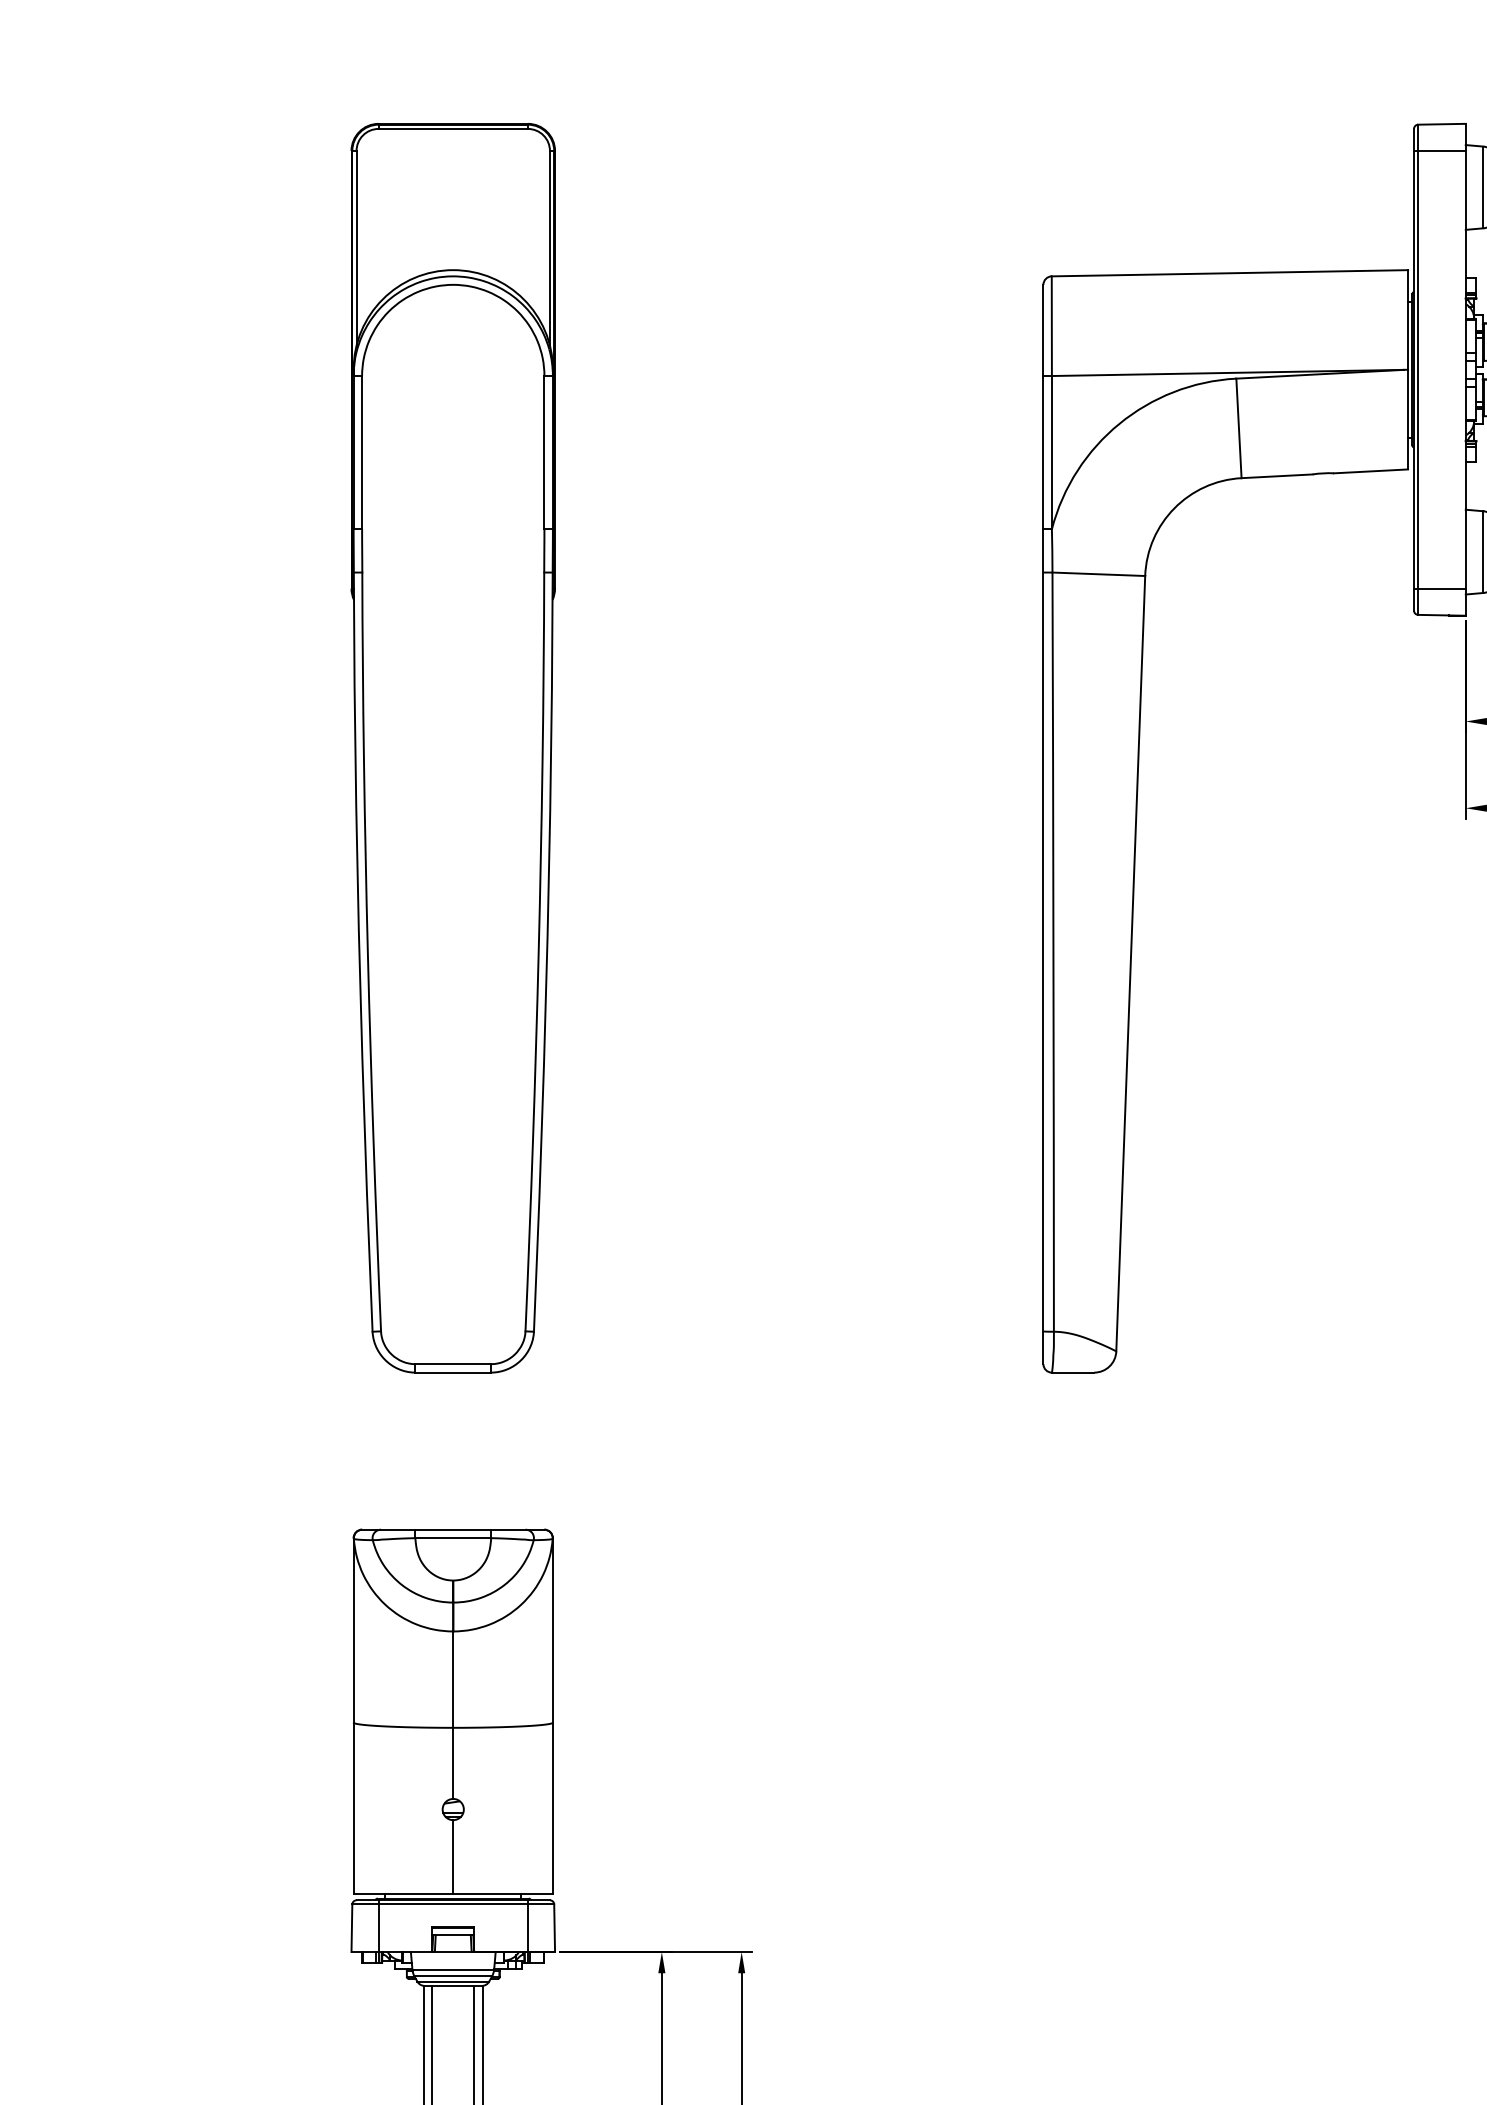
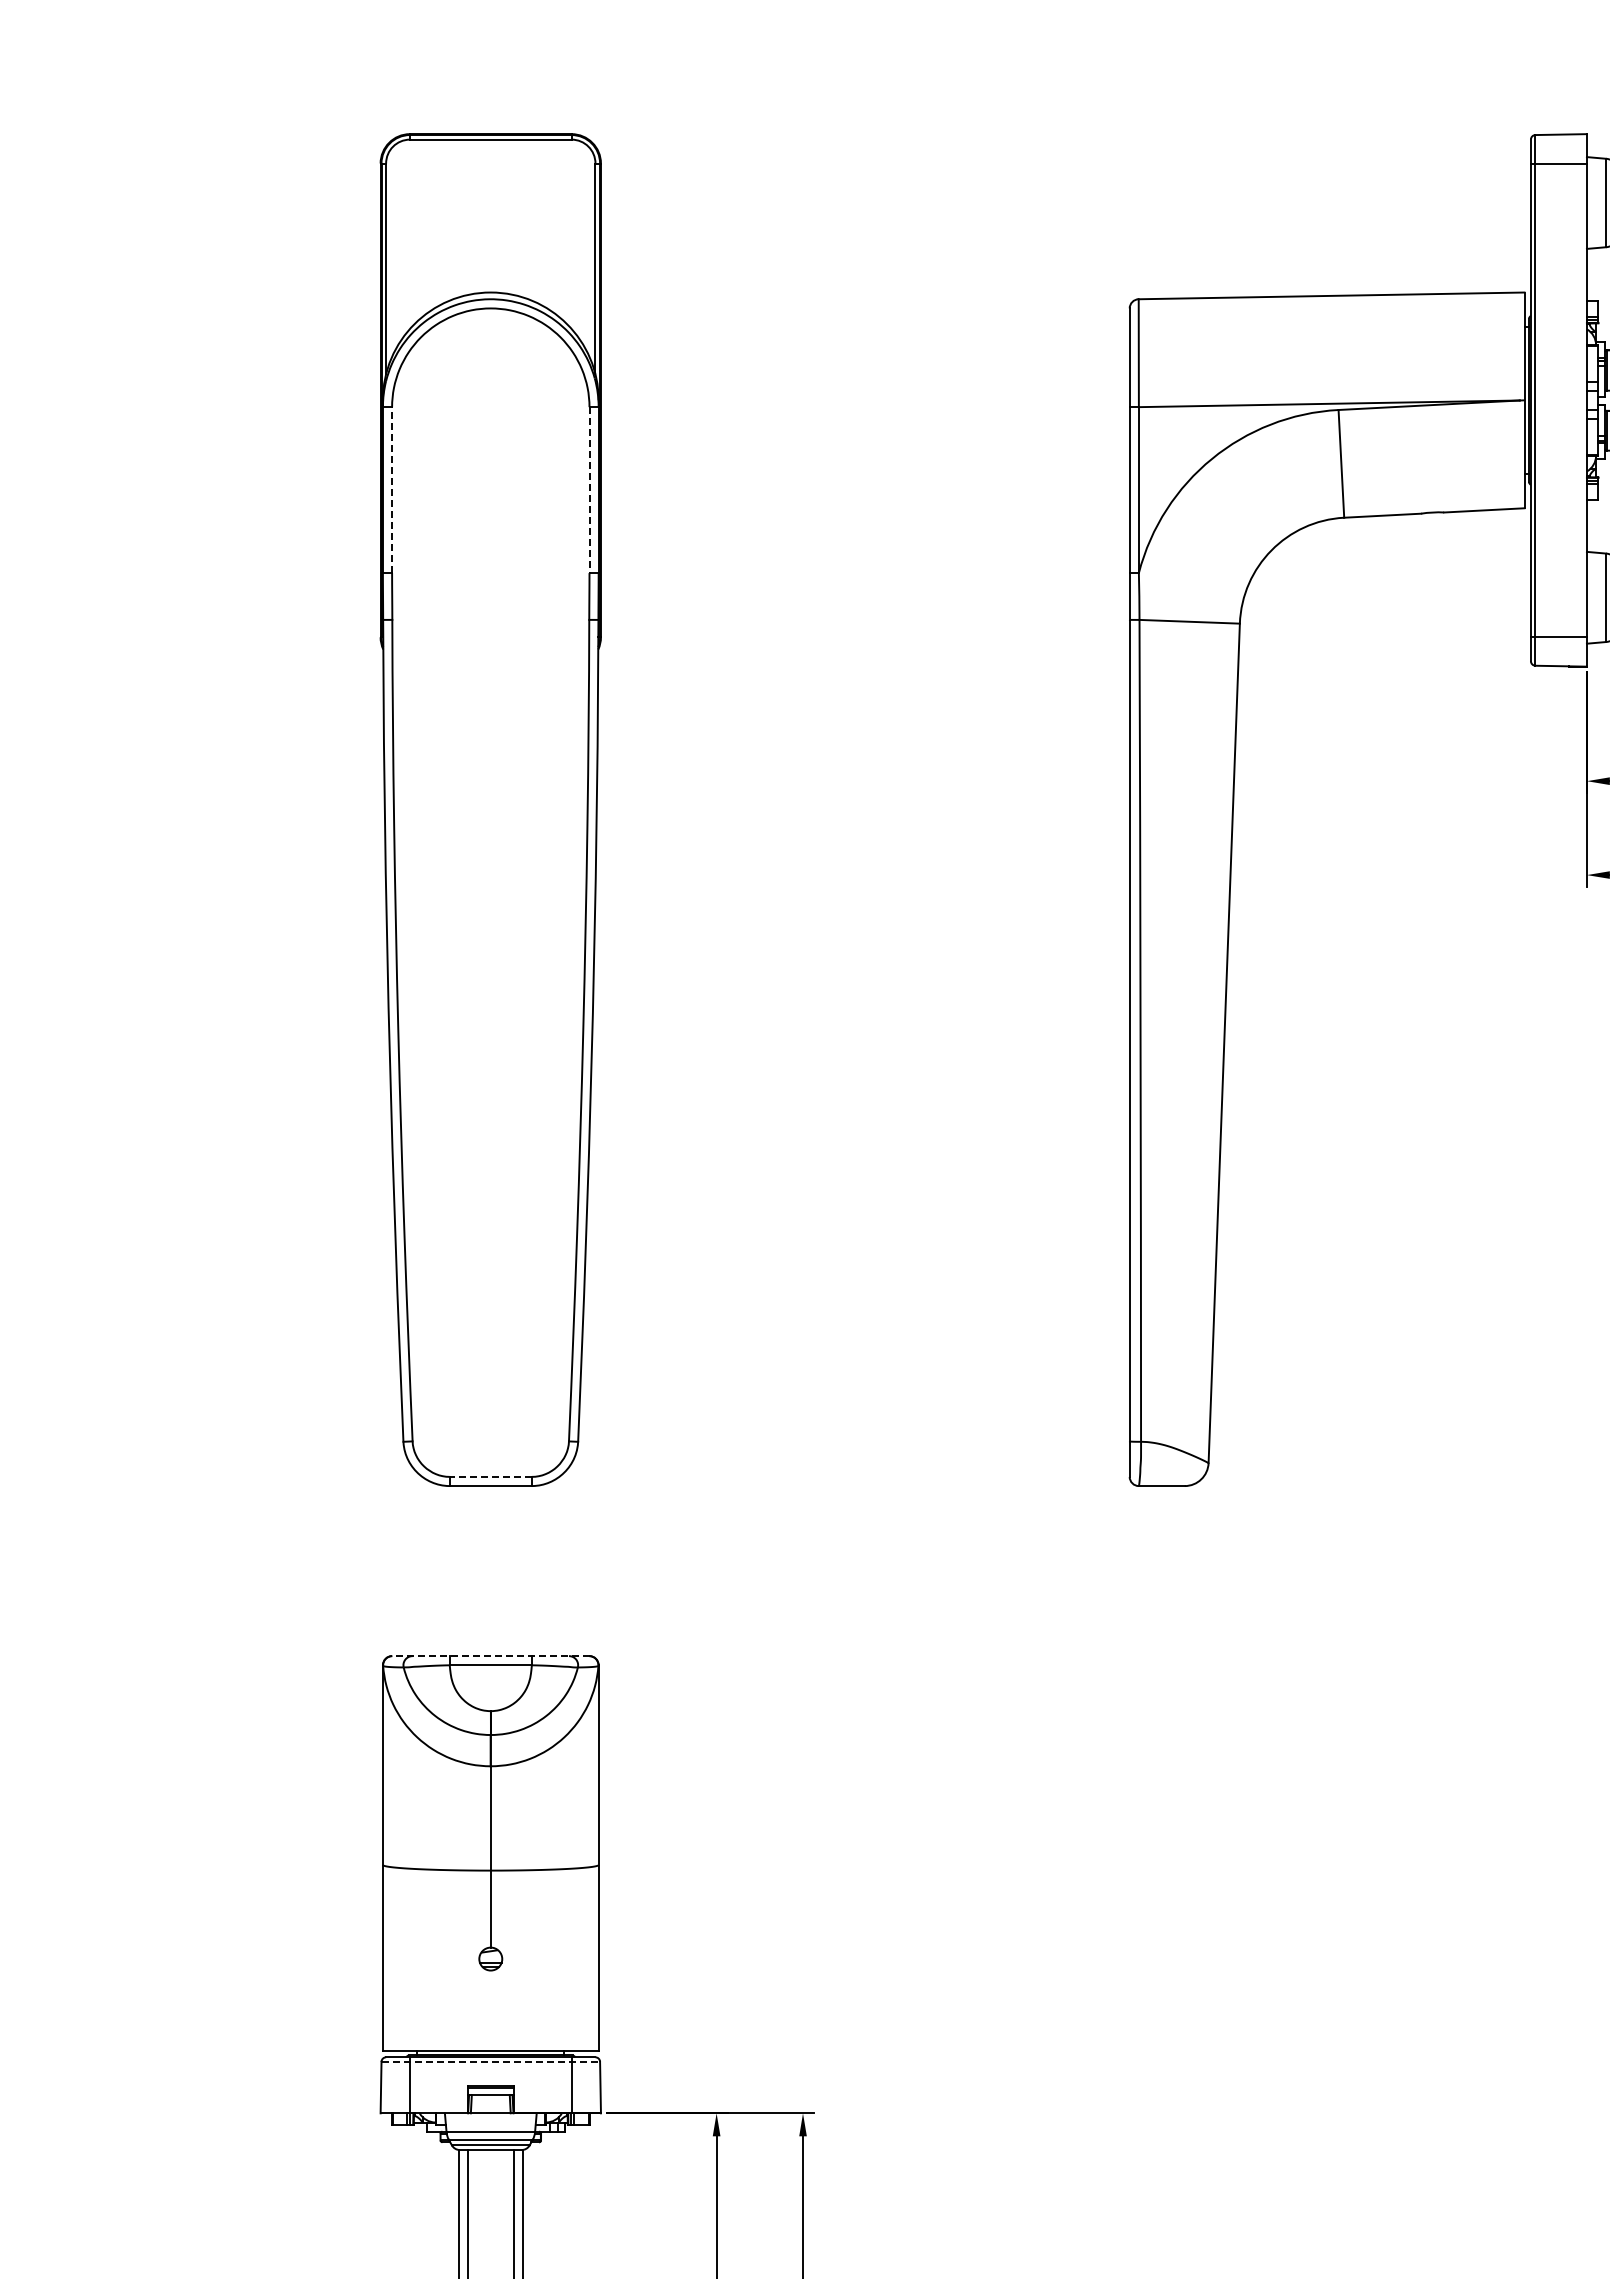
line: (362, 453) -> (392, 490), solid -> dashed
line: (544, 453) -> (589, 490), solid -> dashed
line: (452, 1363) -> (490, 1476), solid -> dashed
line: (452, 1530) -> (490, 1656), solid -> dashed
line: (452, 1857) -> (490, 2010), removed
line: (453, 1904) -> (491, 2061), solid -> dashed

